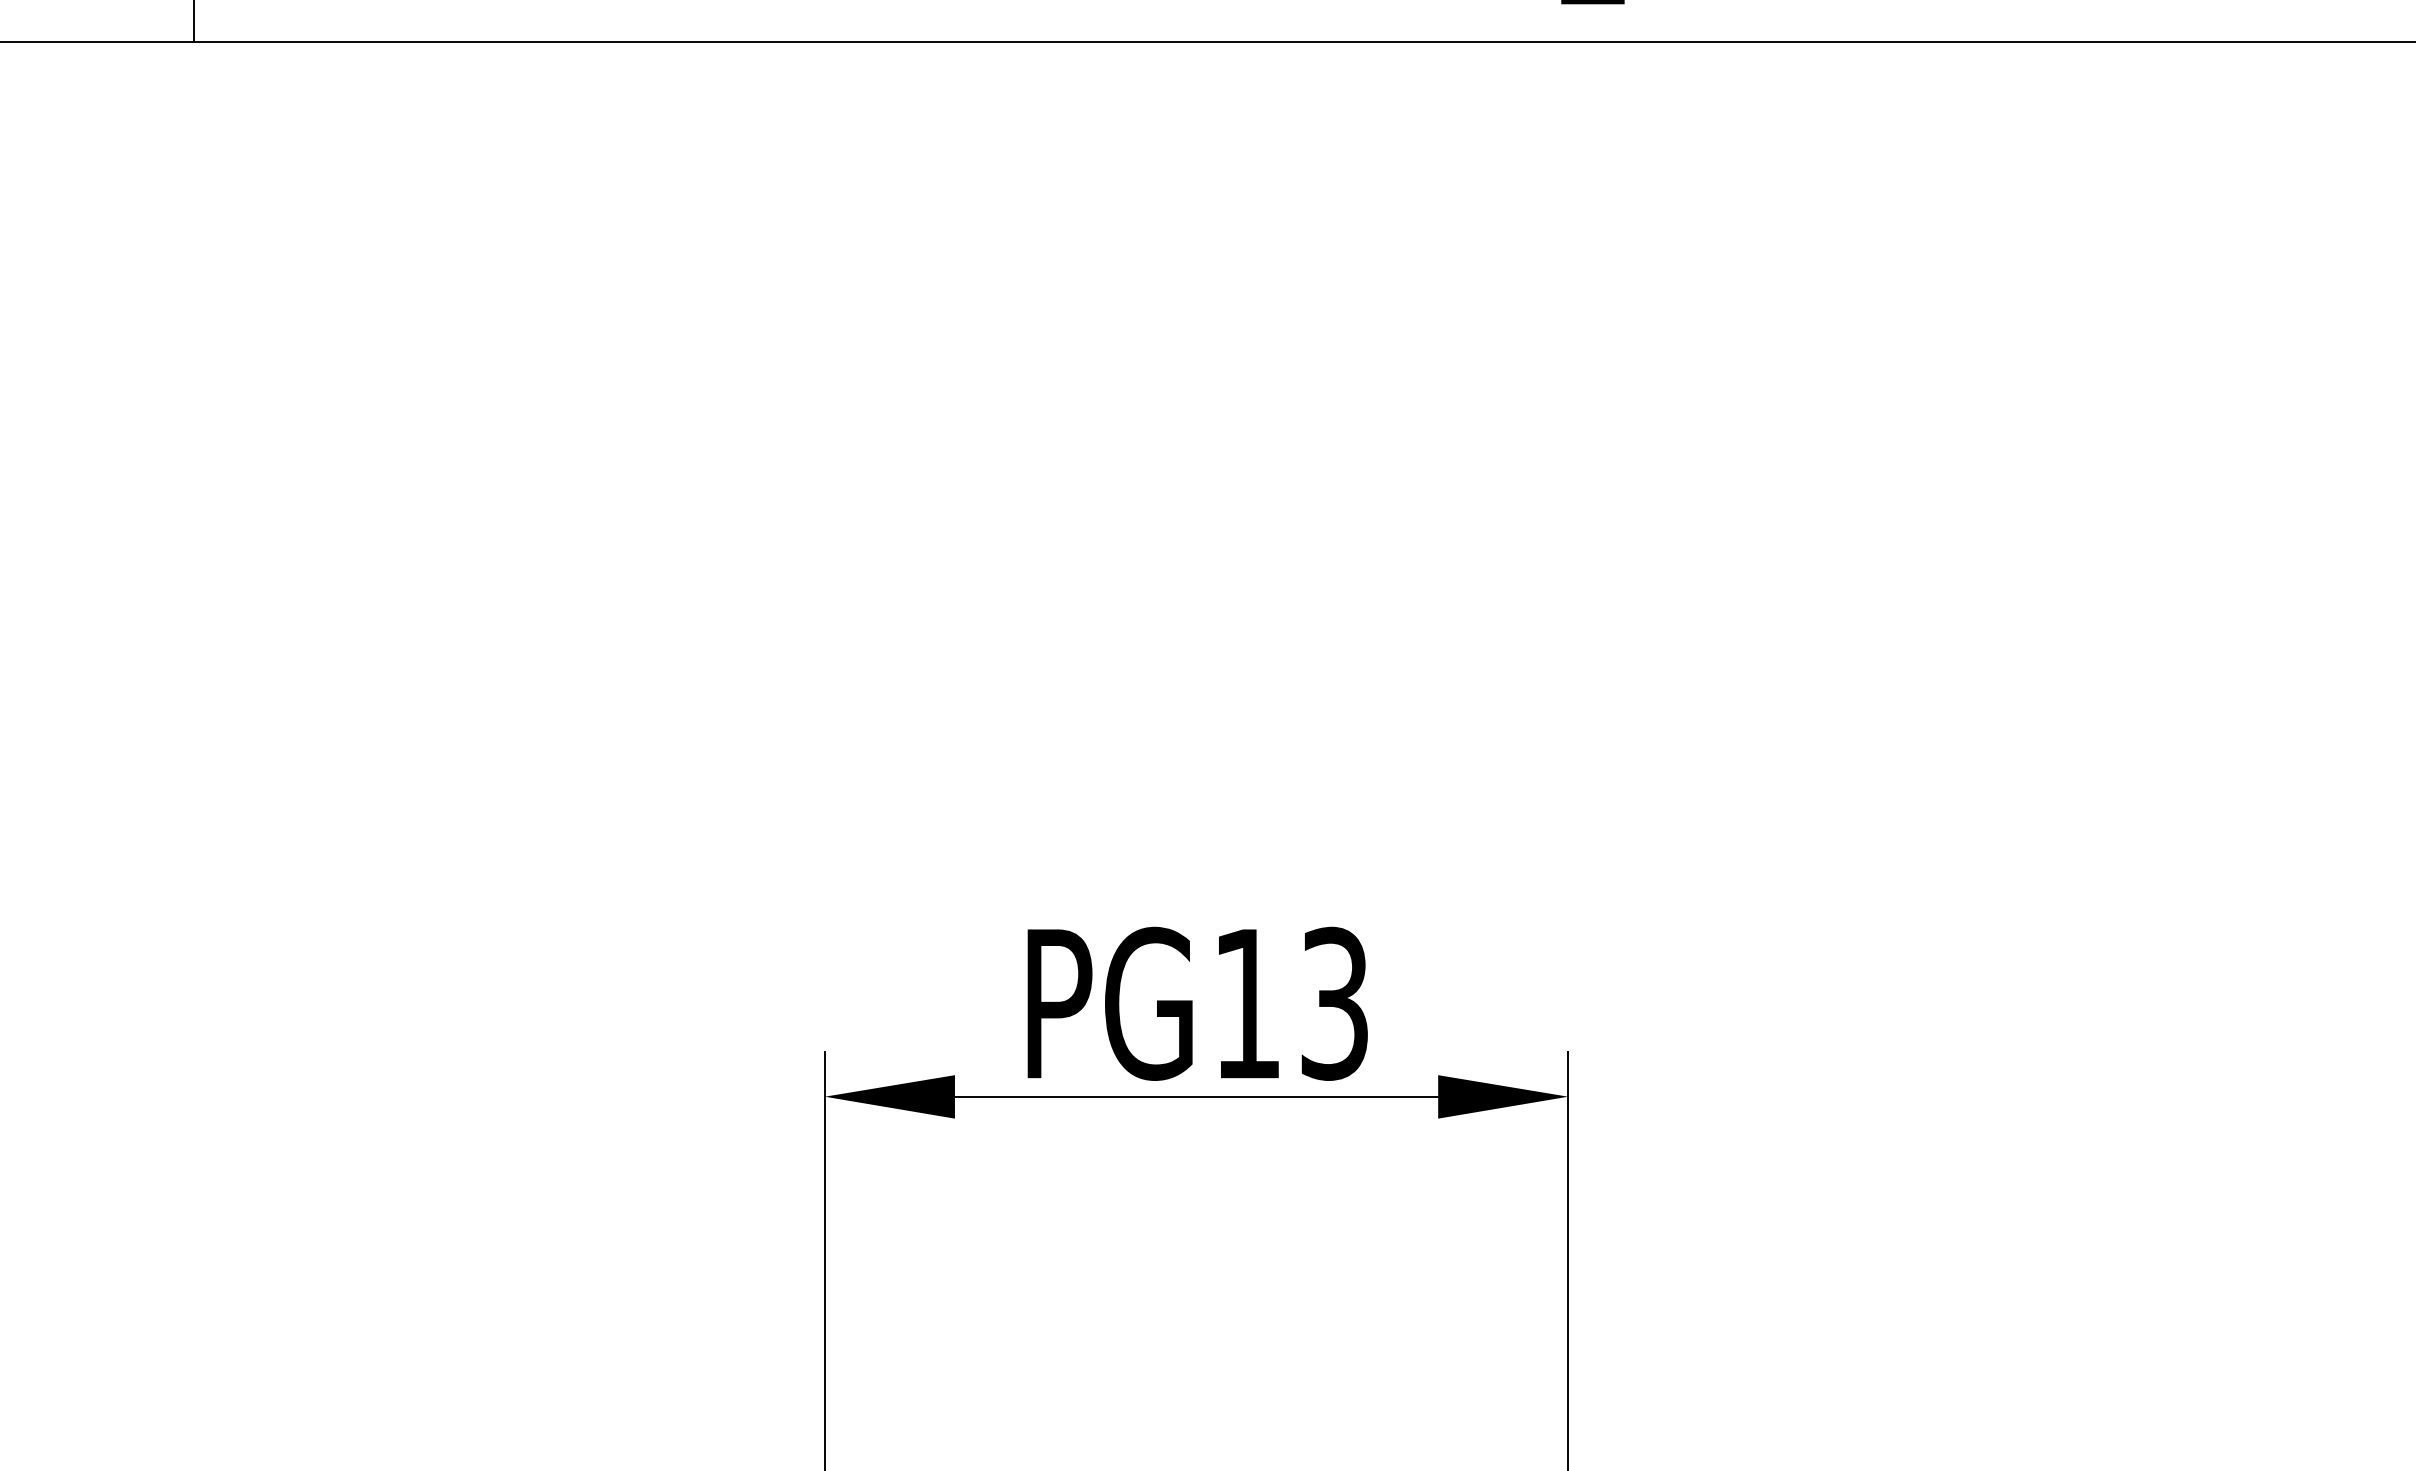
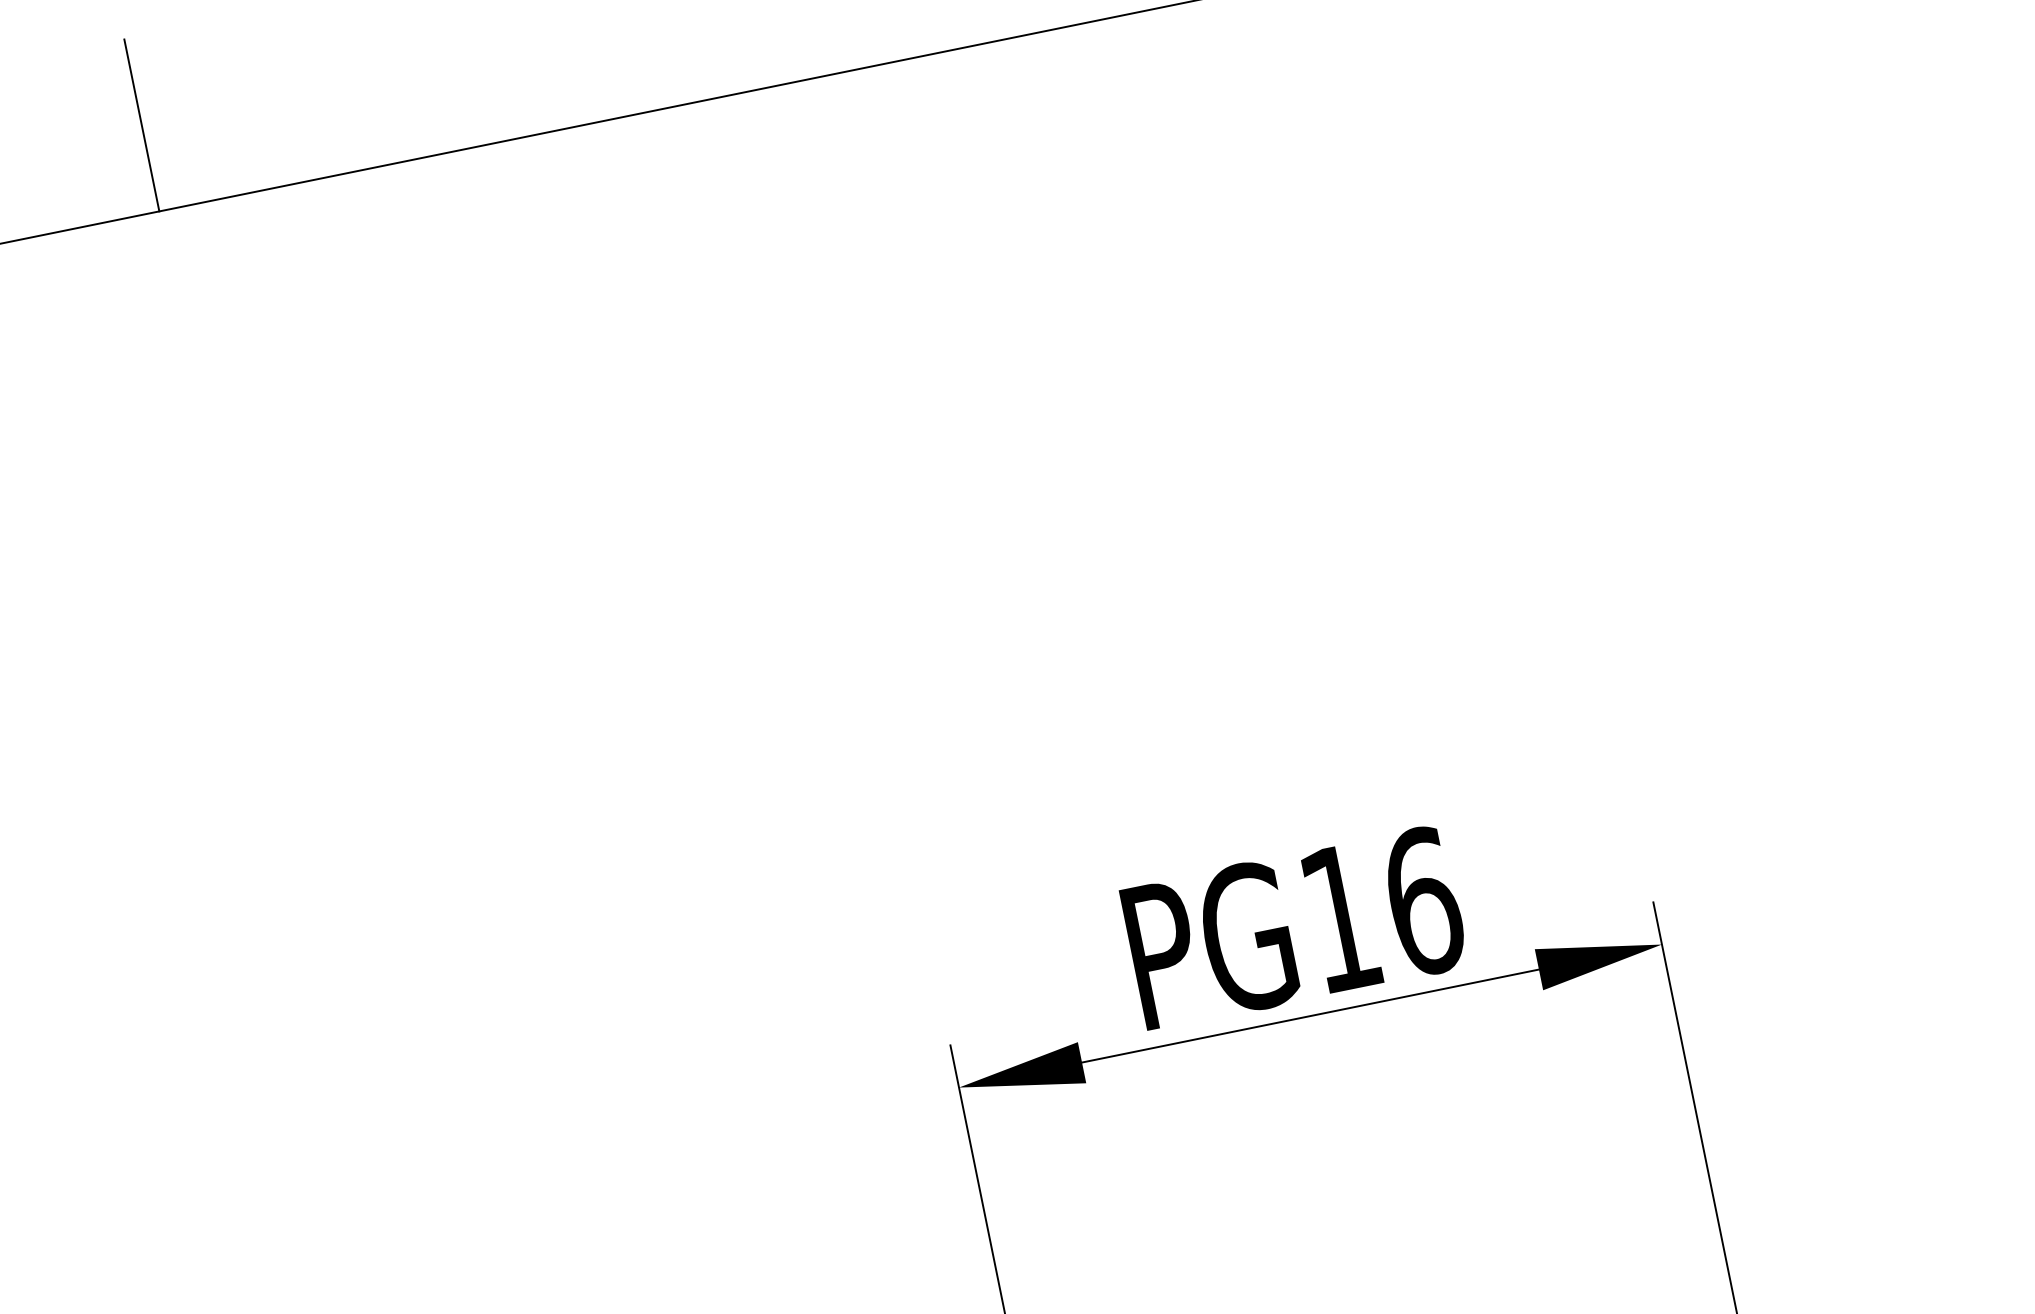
text: (1335, 1003) -> (1423, 901), PG13 -> PG16

